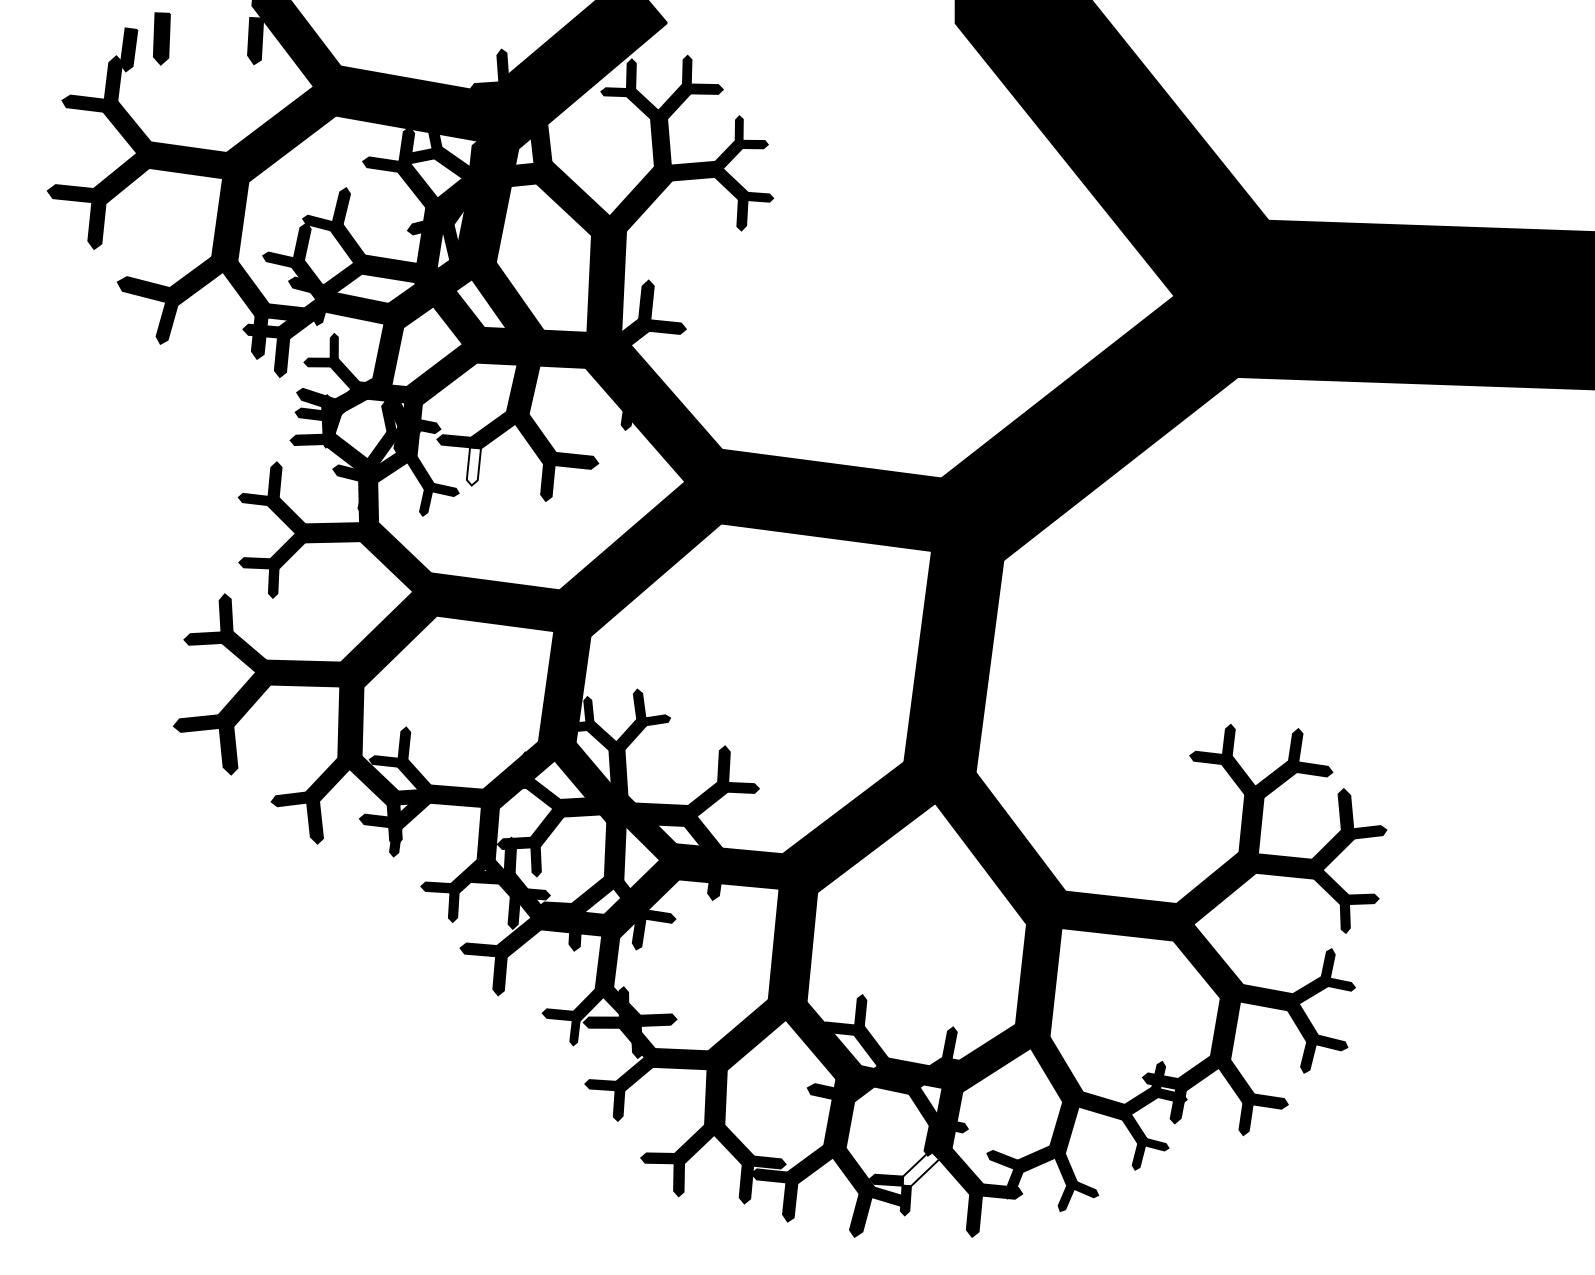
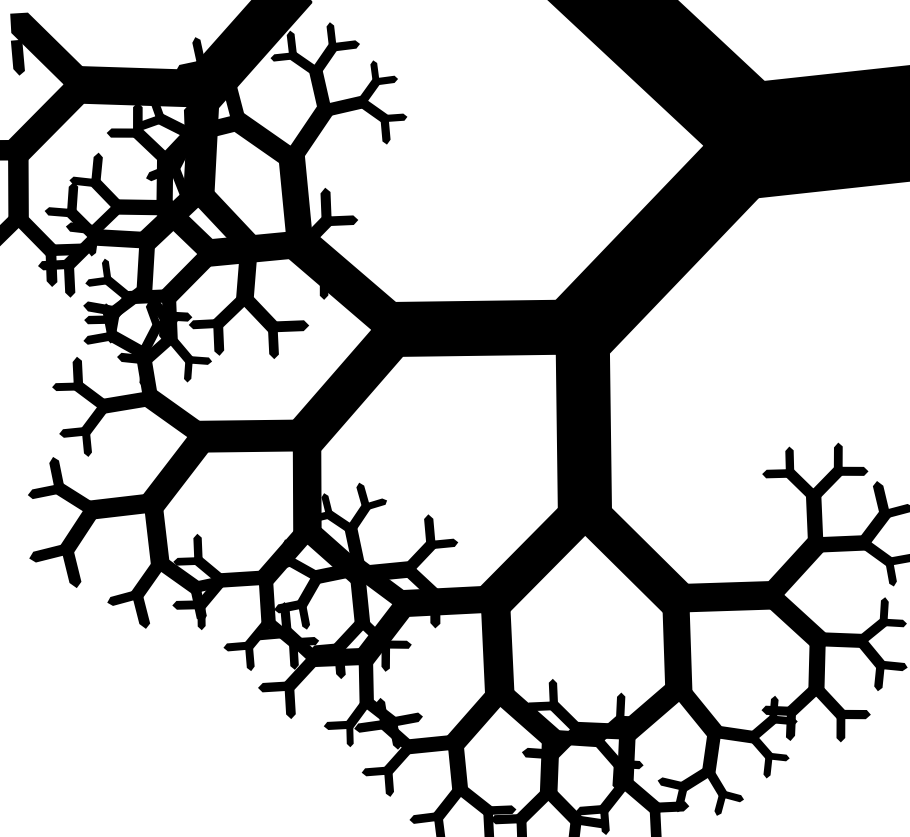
fill: (473, 466) -> (218, 340), added
fill: (920, 1168) -> (612, 798), added

